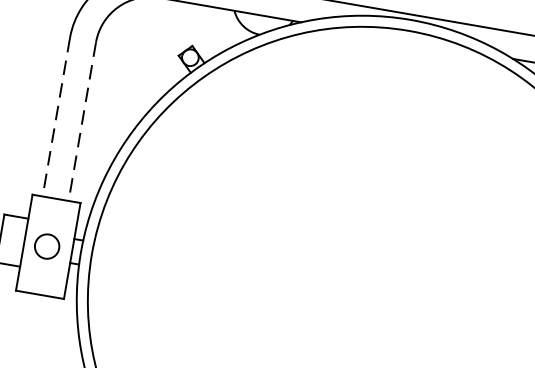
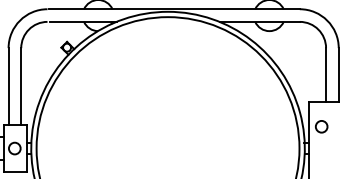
line: (56, 116) -> (8, 86), dashed -> solid
line: (82, 121) -> (21, 86), dashed -> solid

